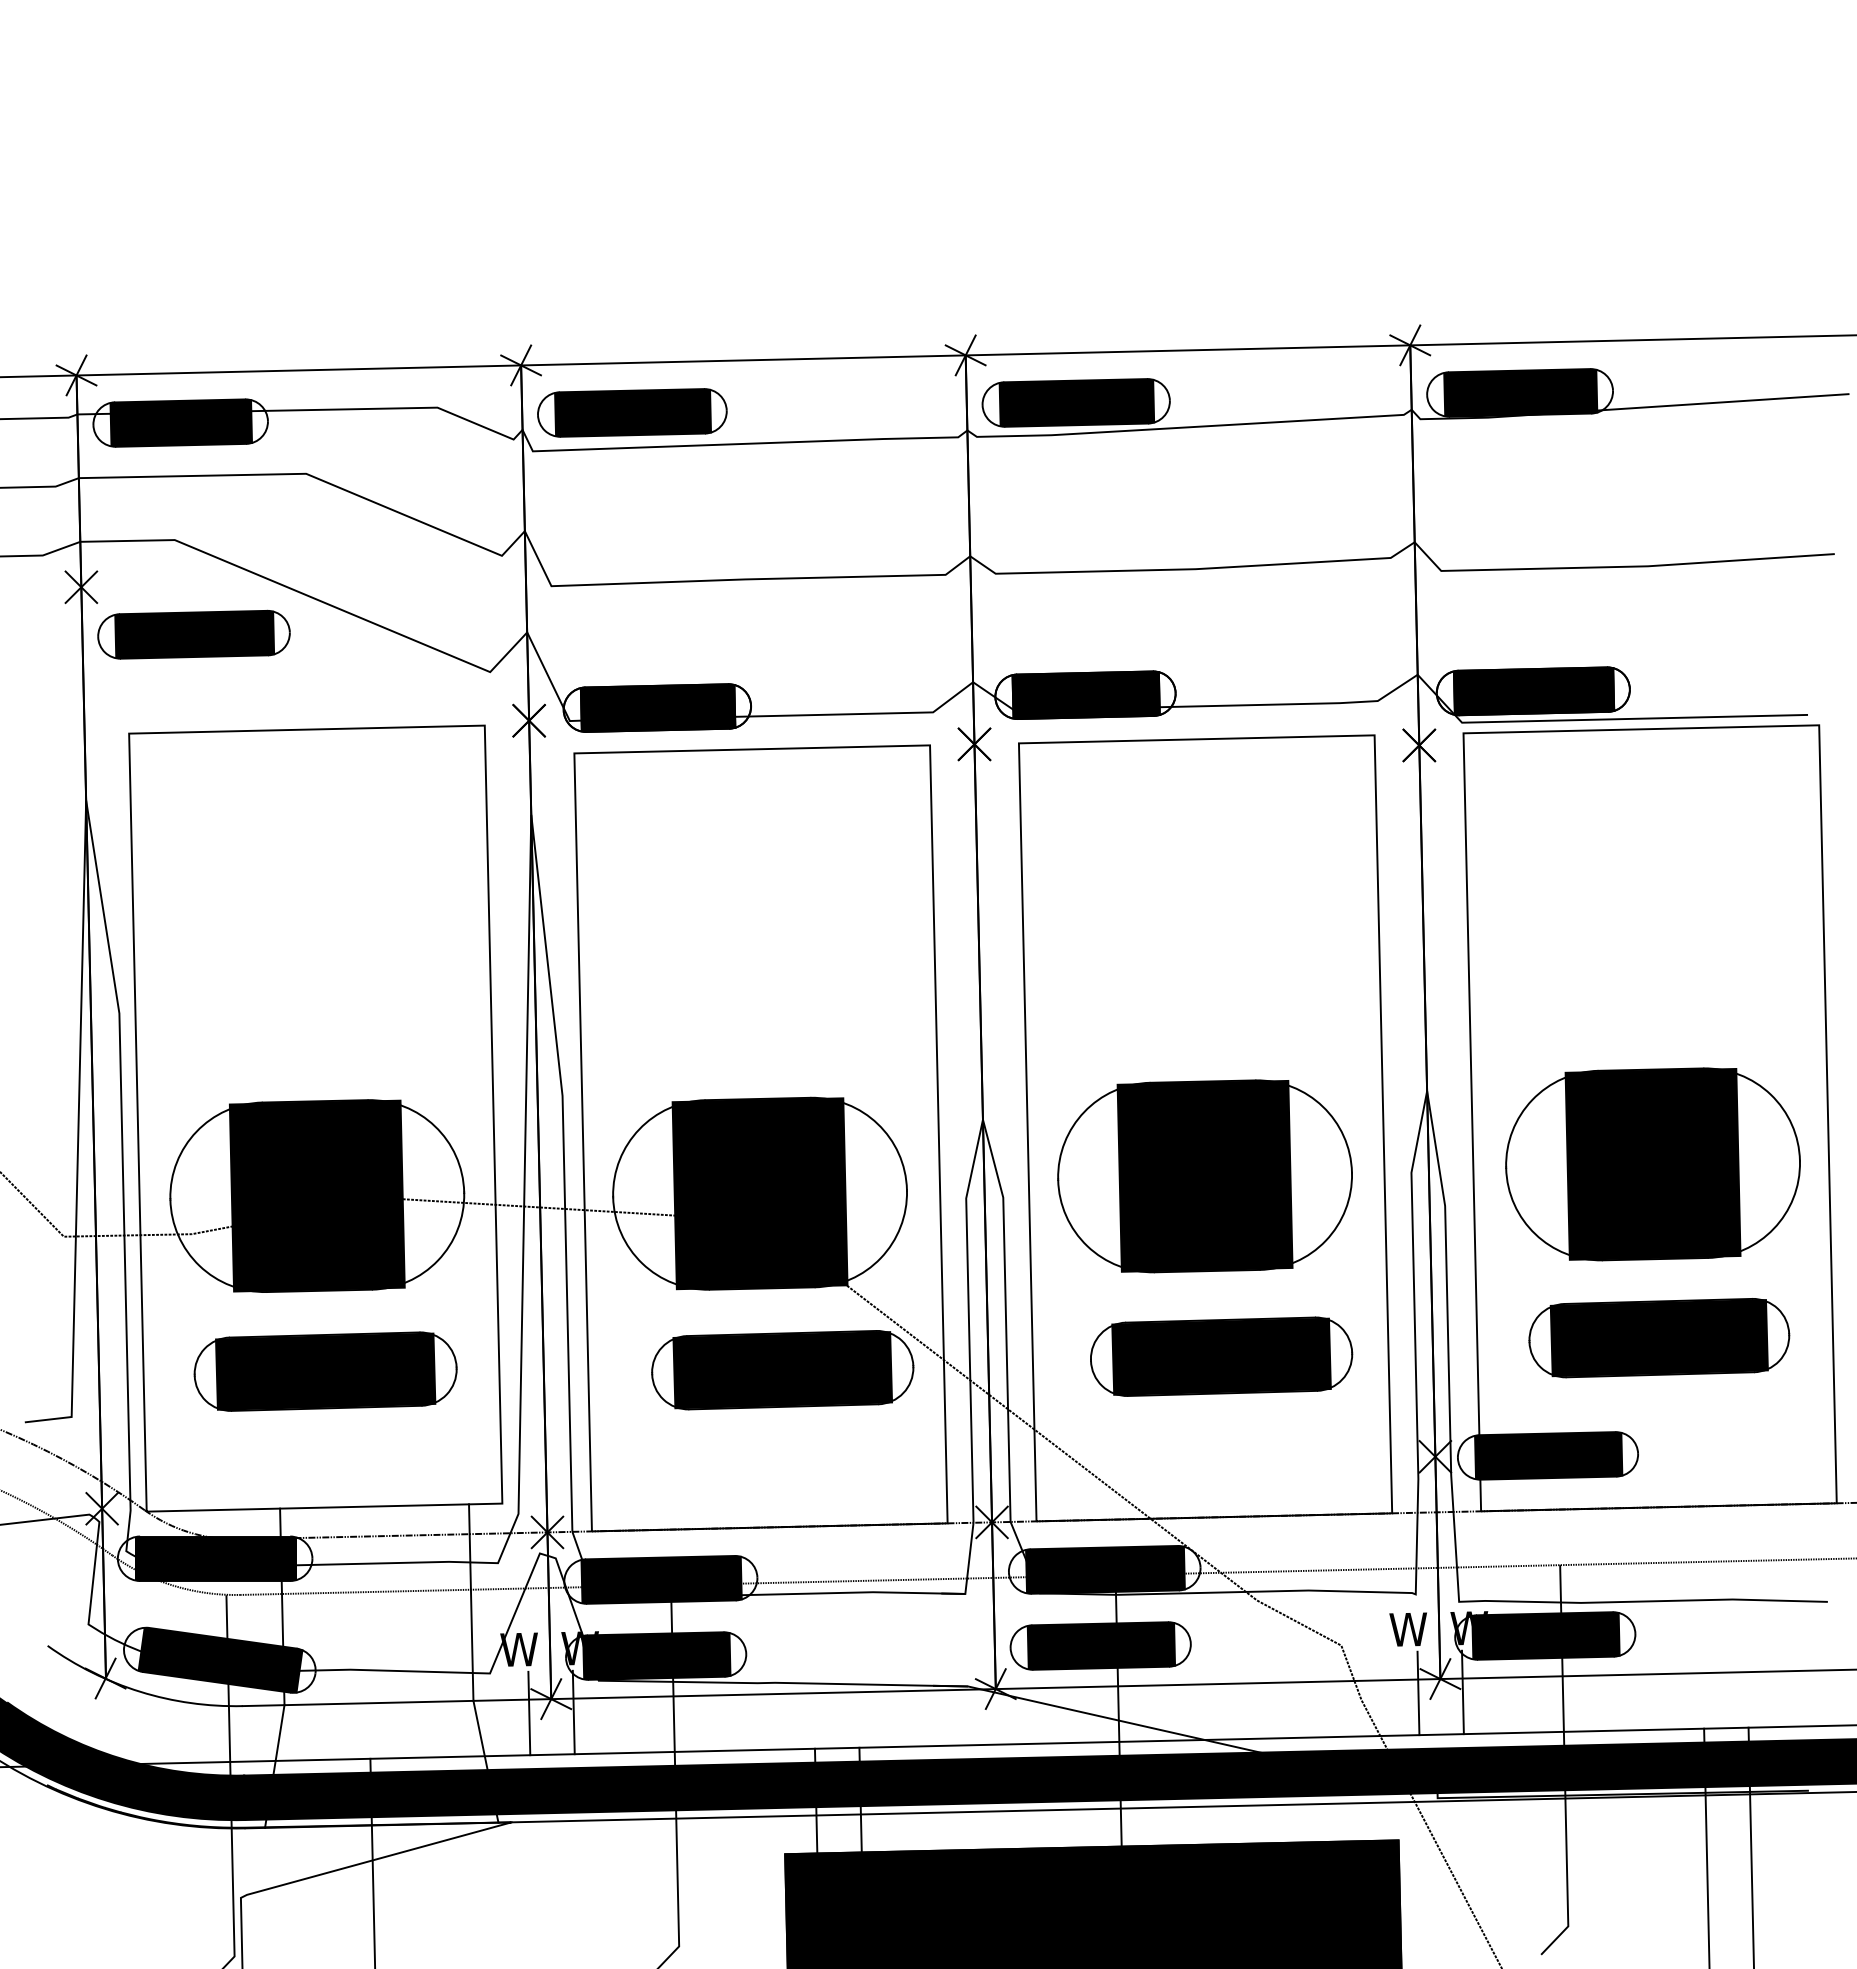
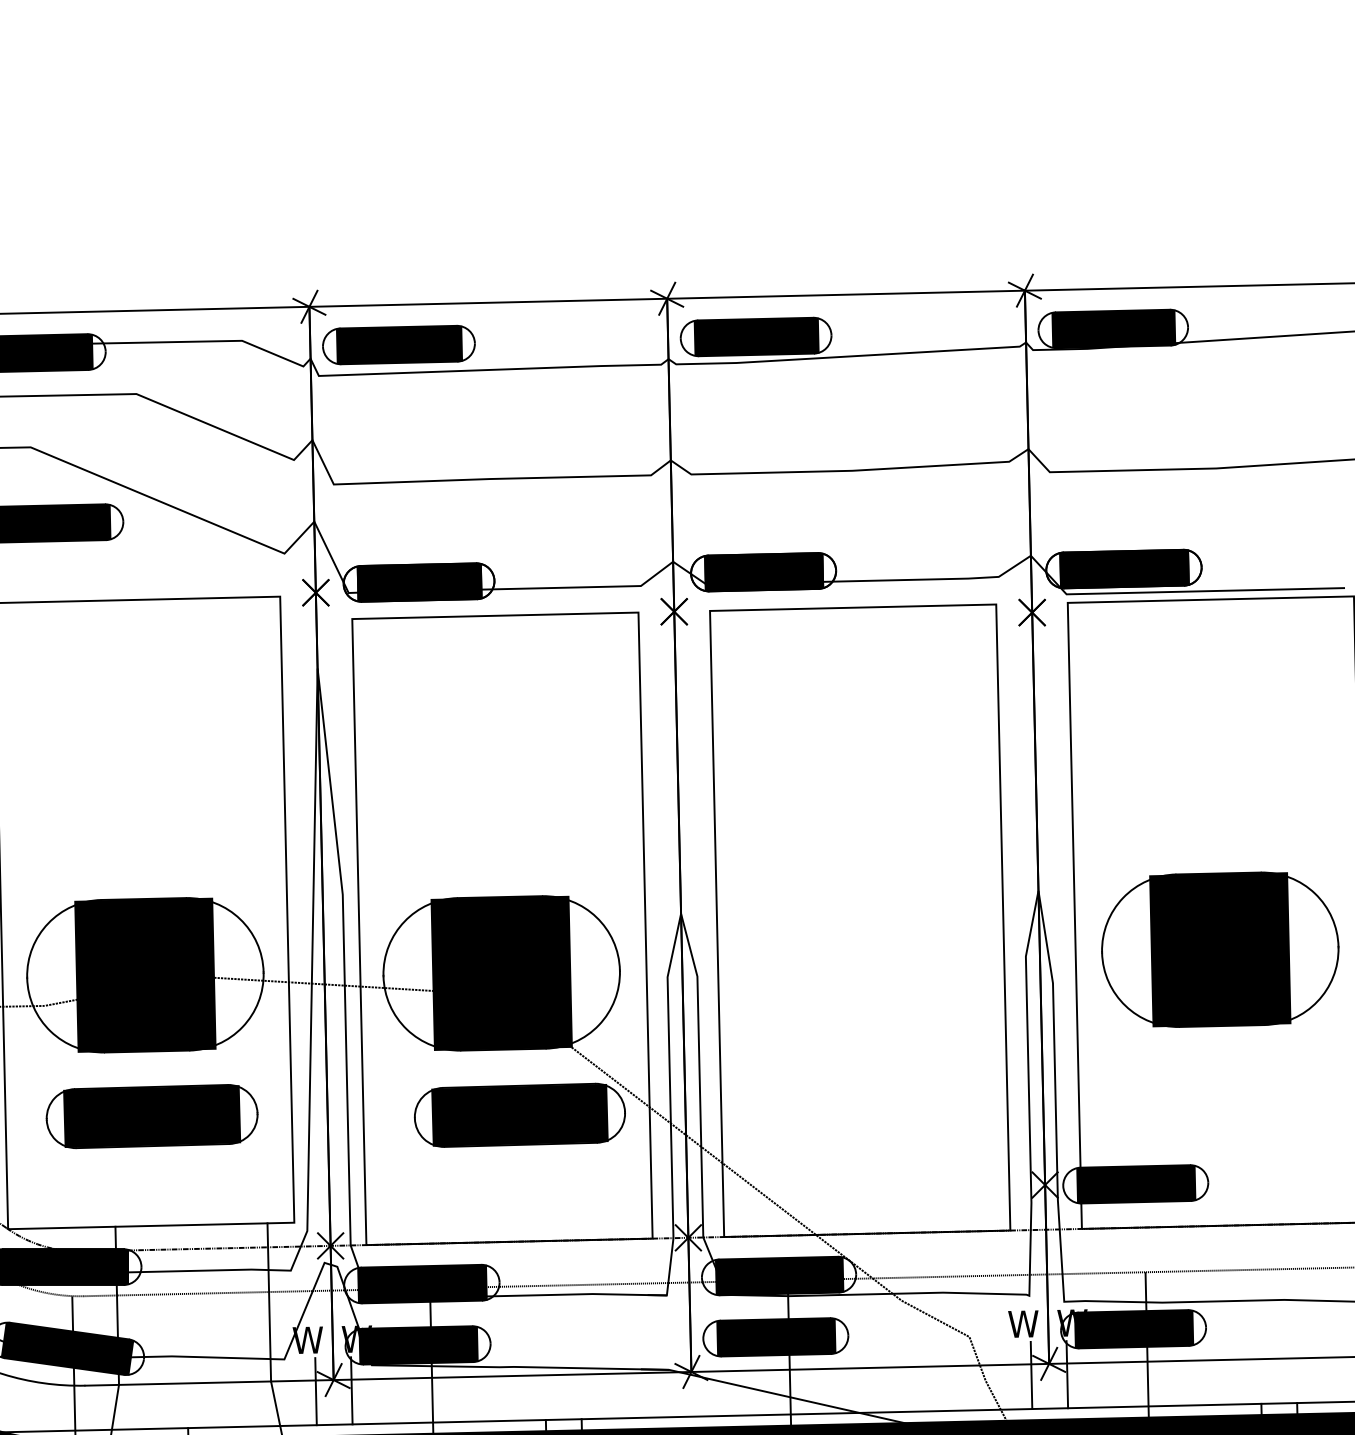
part: (1204, 1176) -> (859, 959), removed
part: (1659, 1338) -> (1225, 1089), removed
part: (1221, 1356) -> (873, 1104), removed

